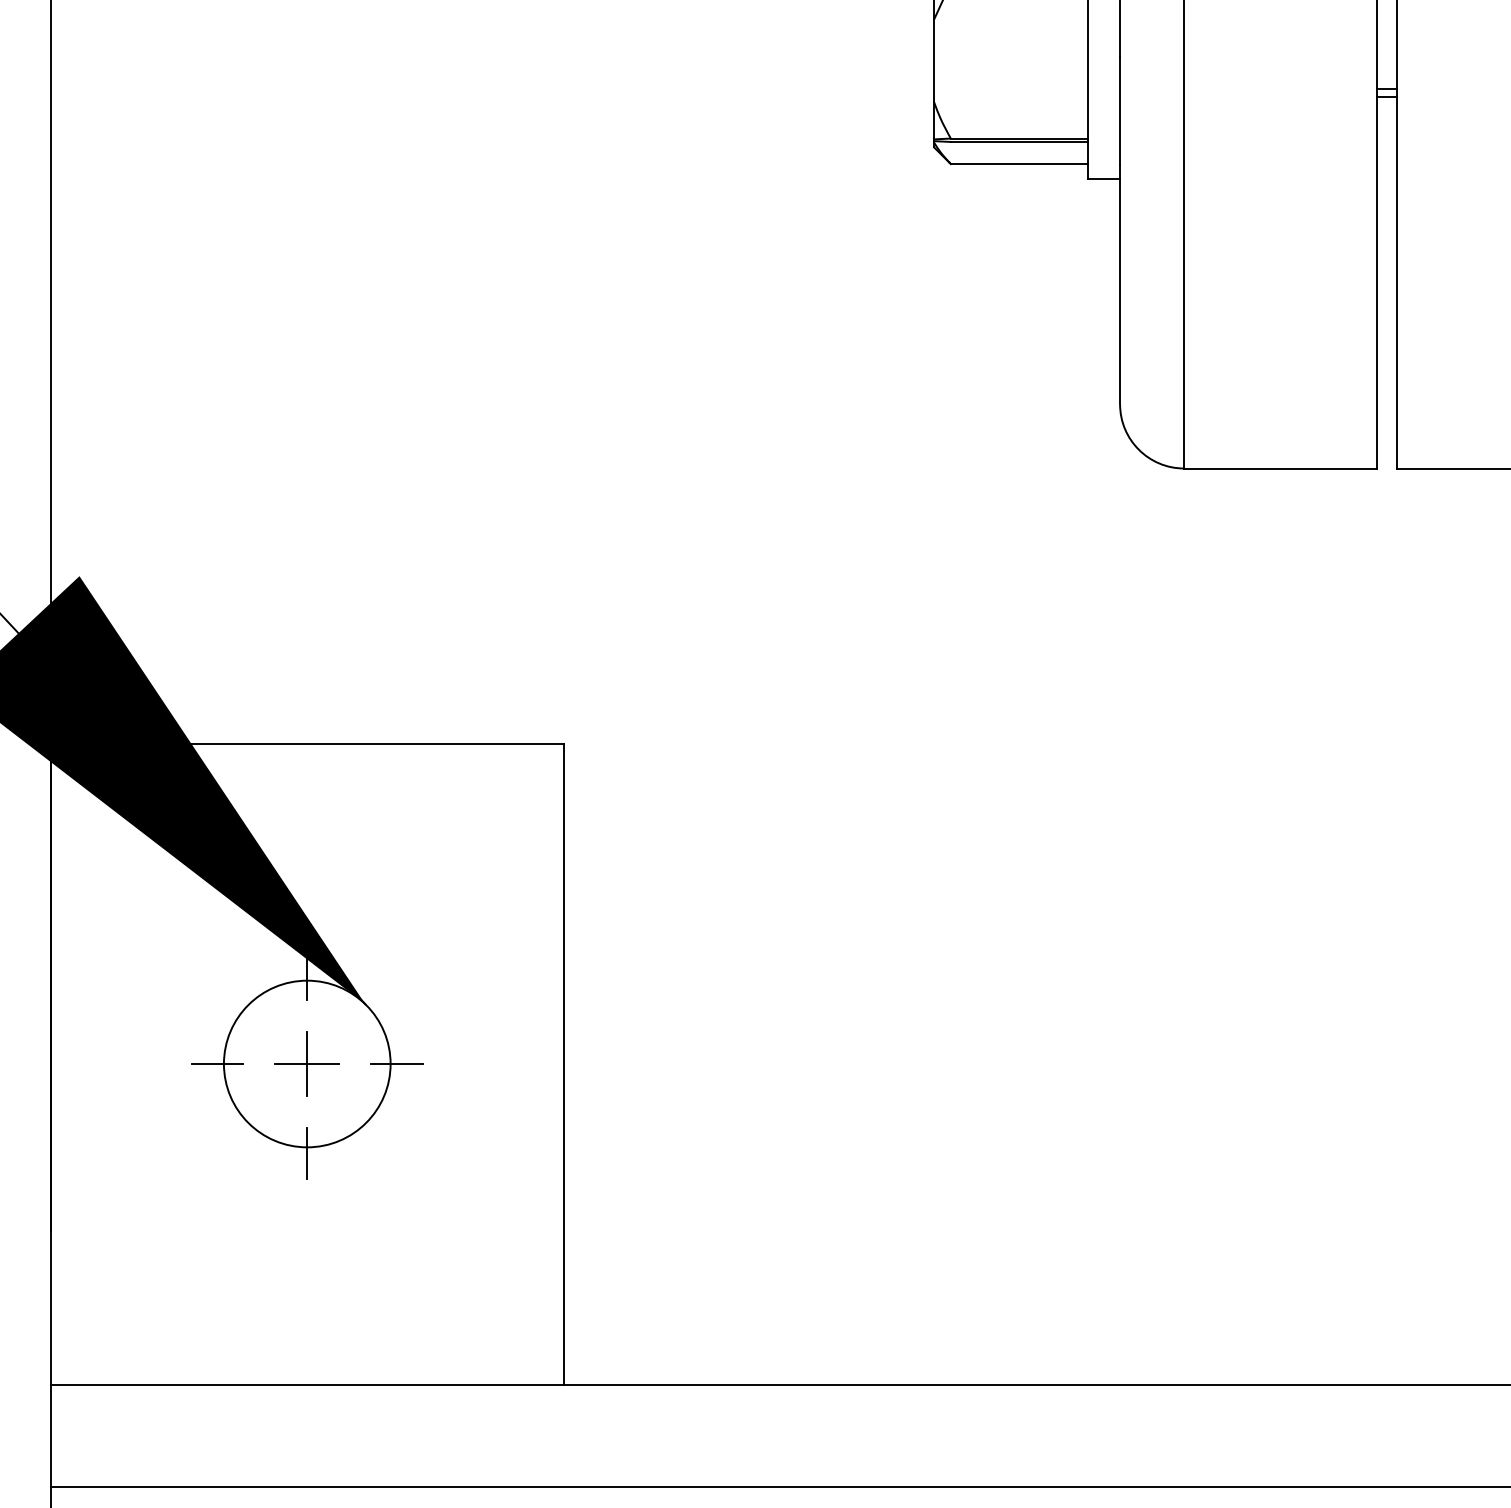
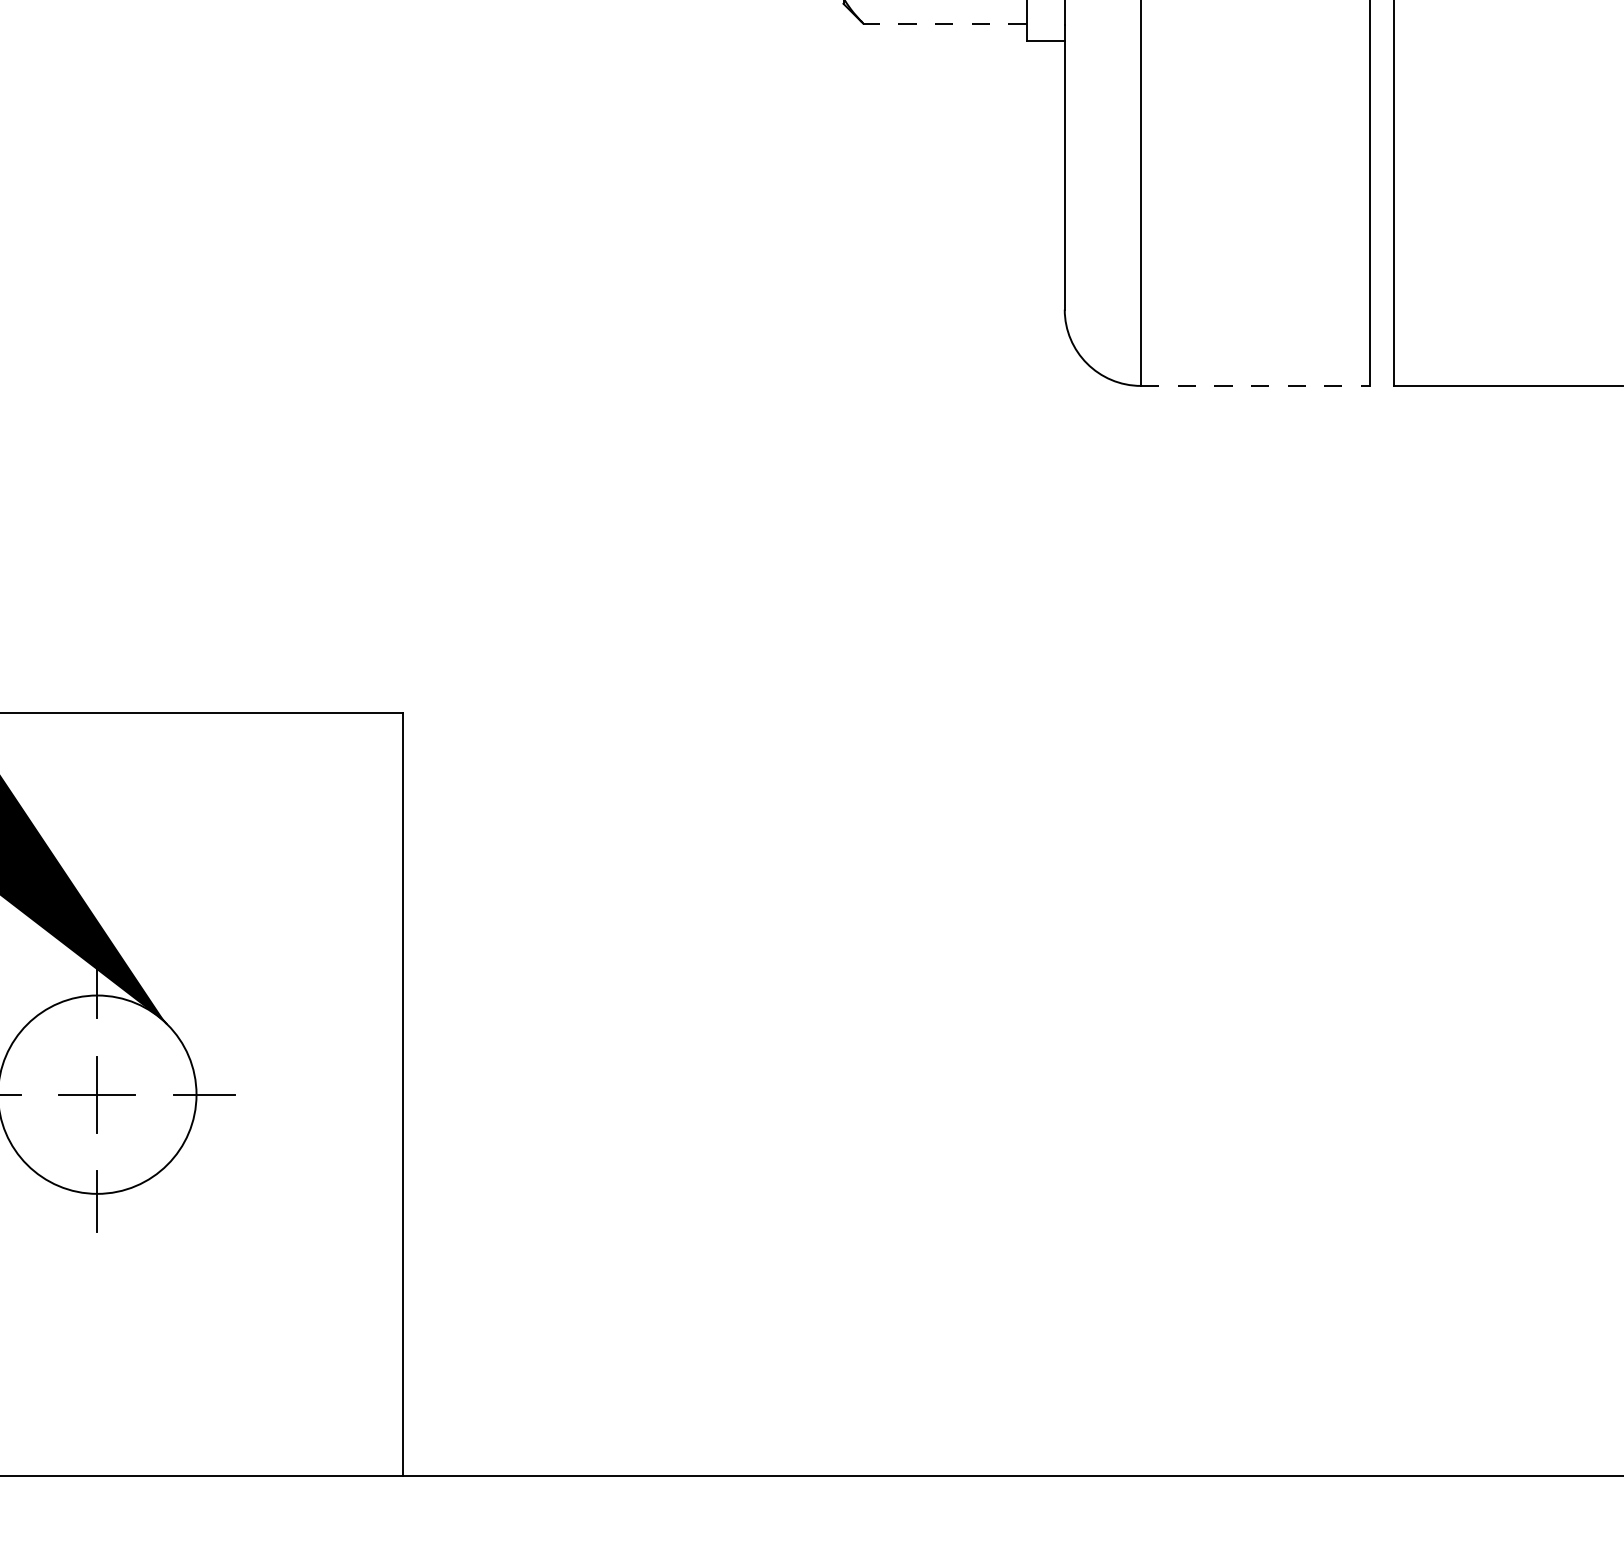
line: (1019, 164) -> (945, 24), solid -> dashed
line: (1280, 468) -> (1255, 385), solid -> dashed

